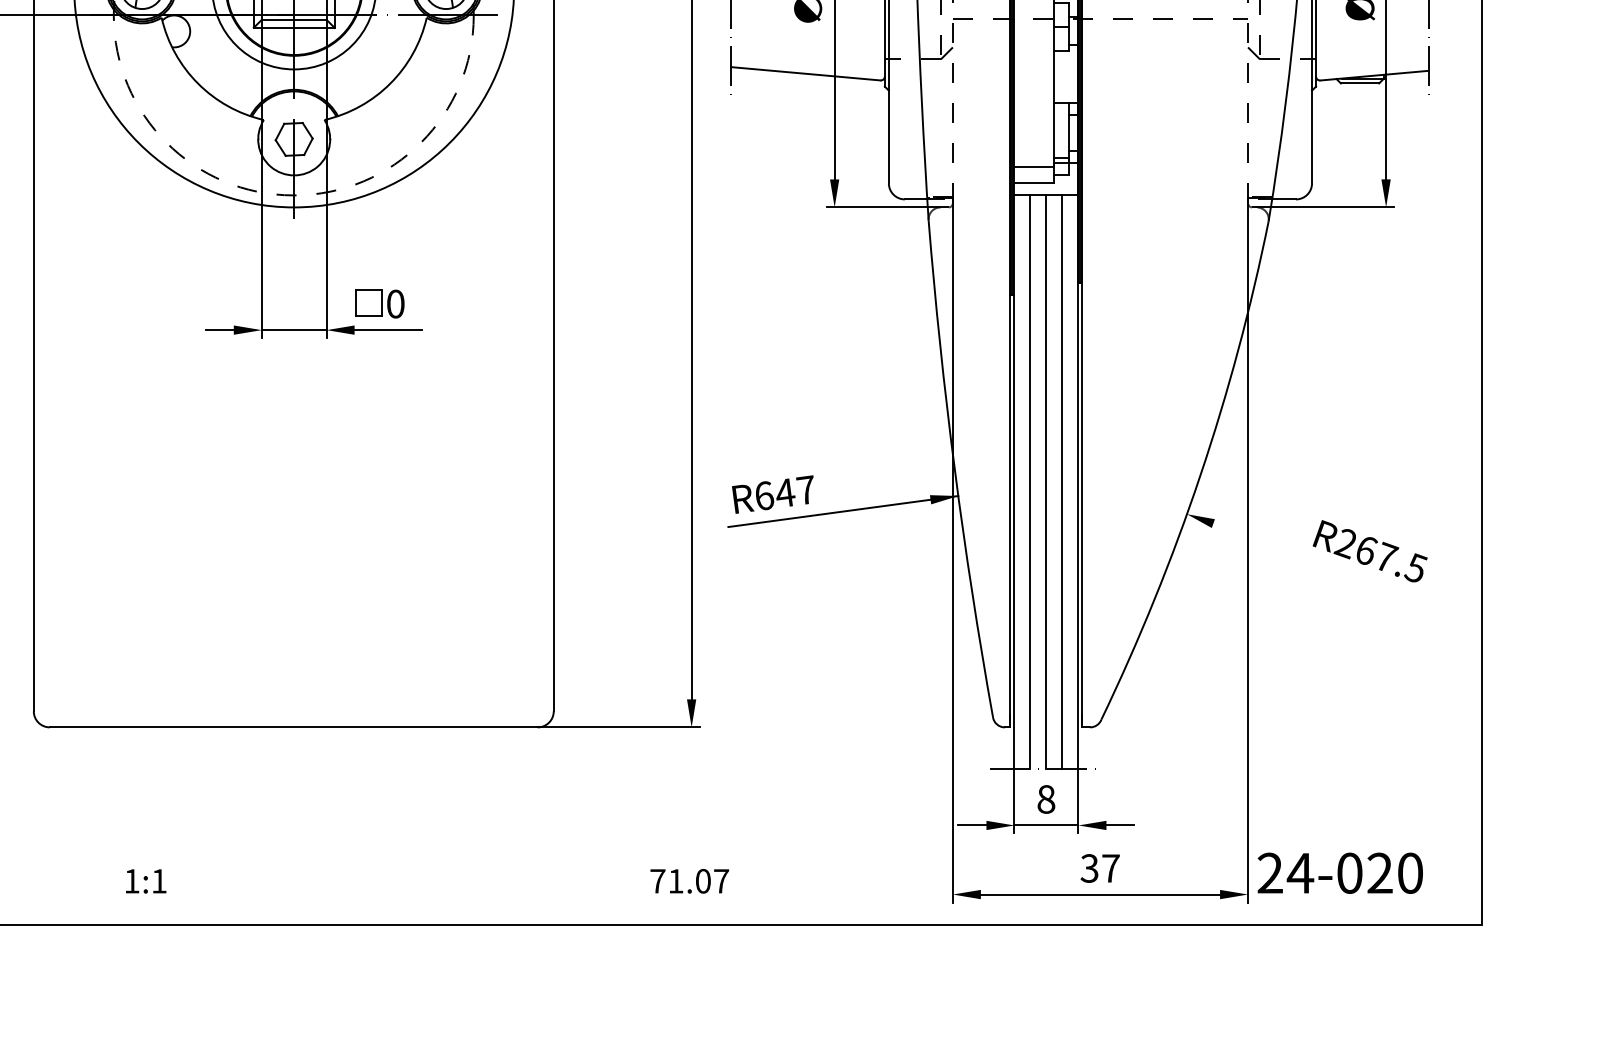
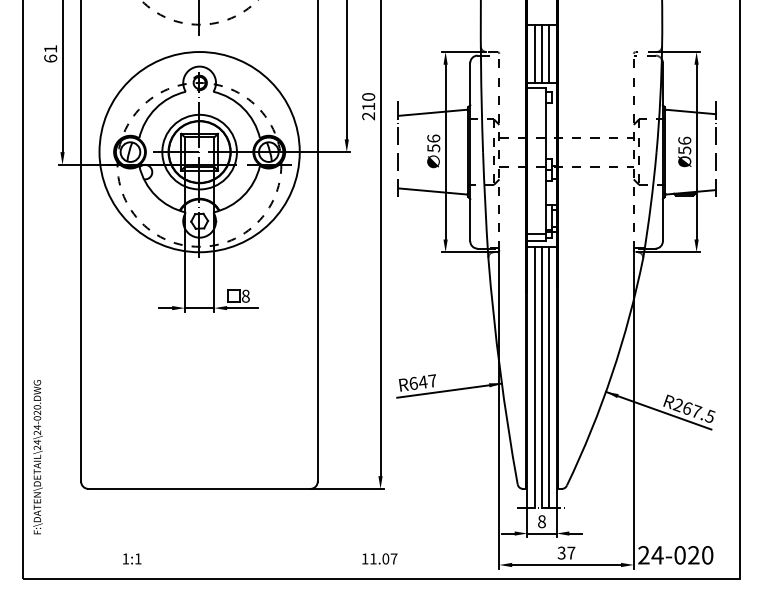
text: (394, 304) -> (245, 296), 0 -> 8
line: (1302, 555) -> (658, 410), added
text: (656, 880) -> (364, 558), 71.07 -> 11.07

